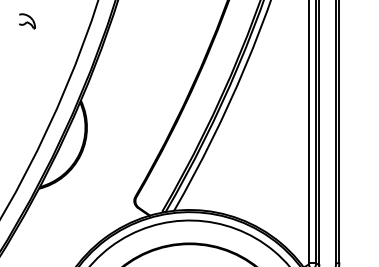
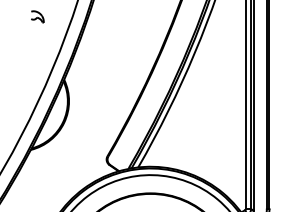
part: (27, 20) -> (37, 16), moved

